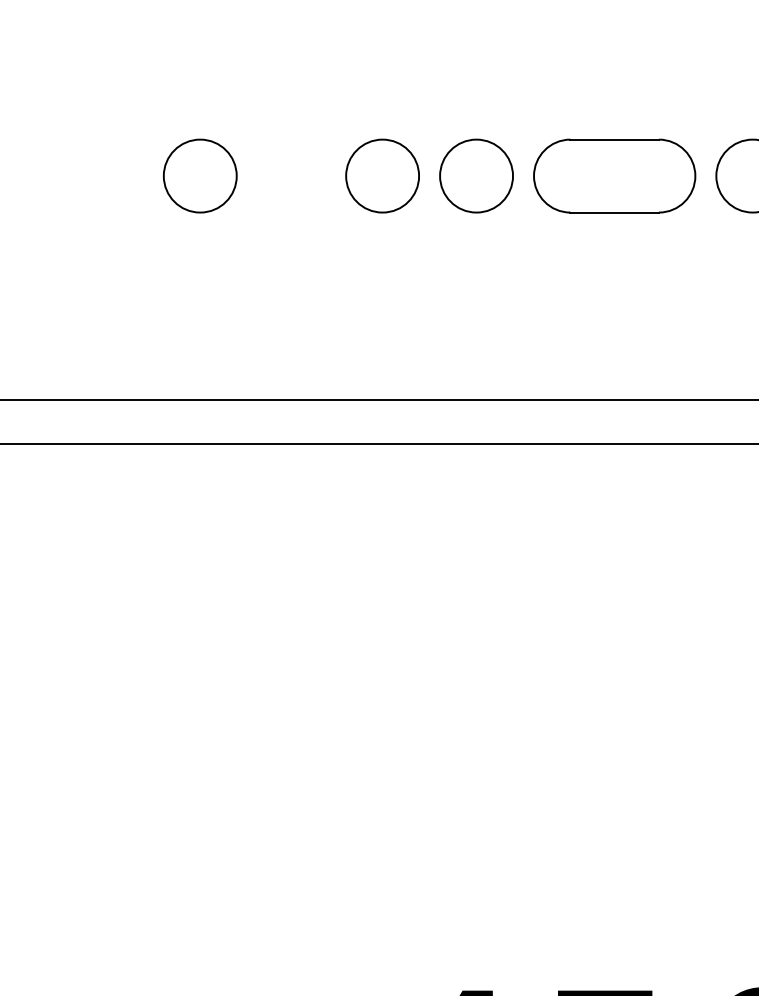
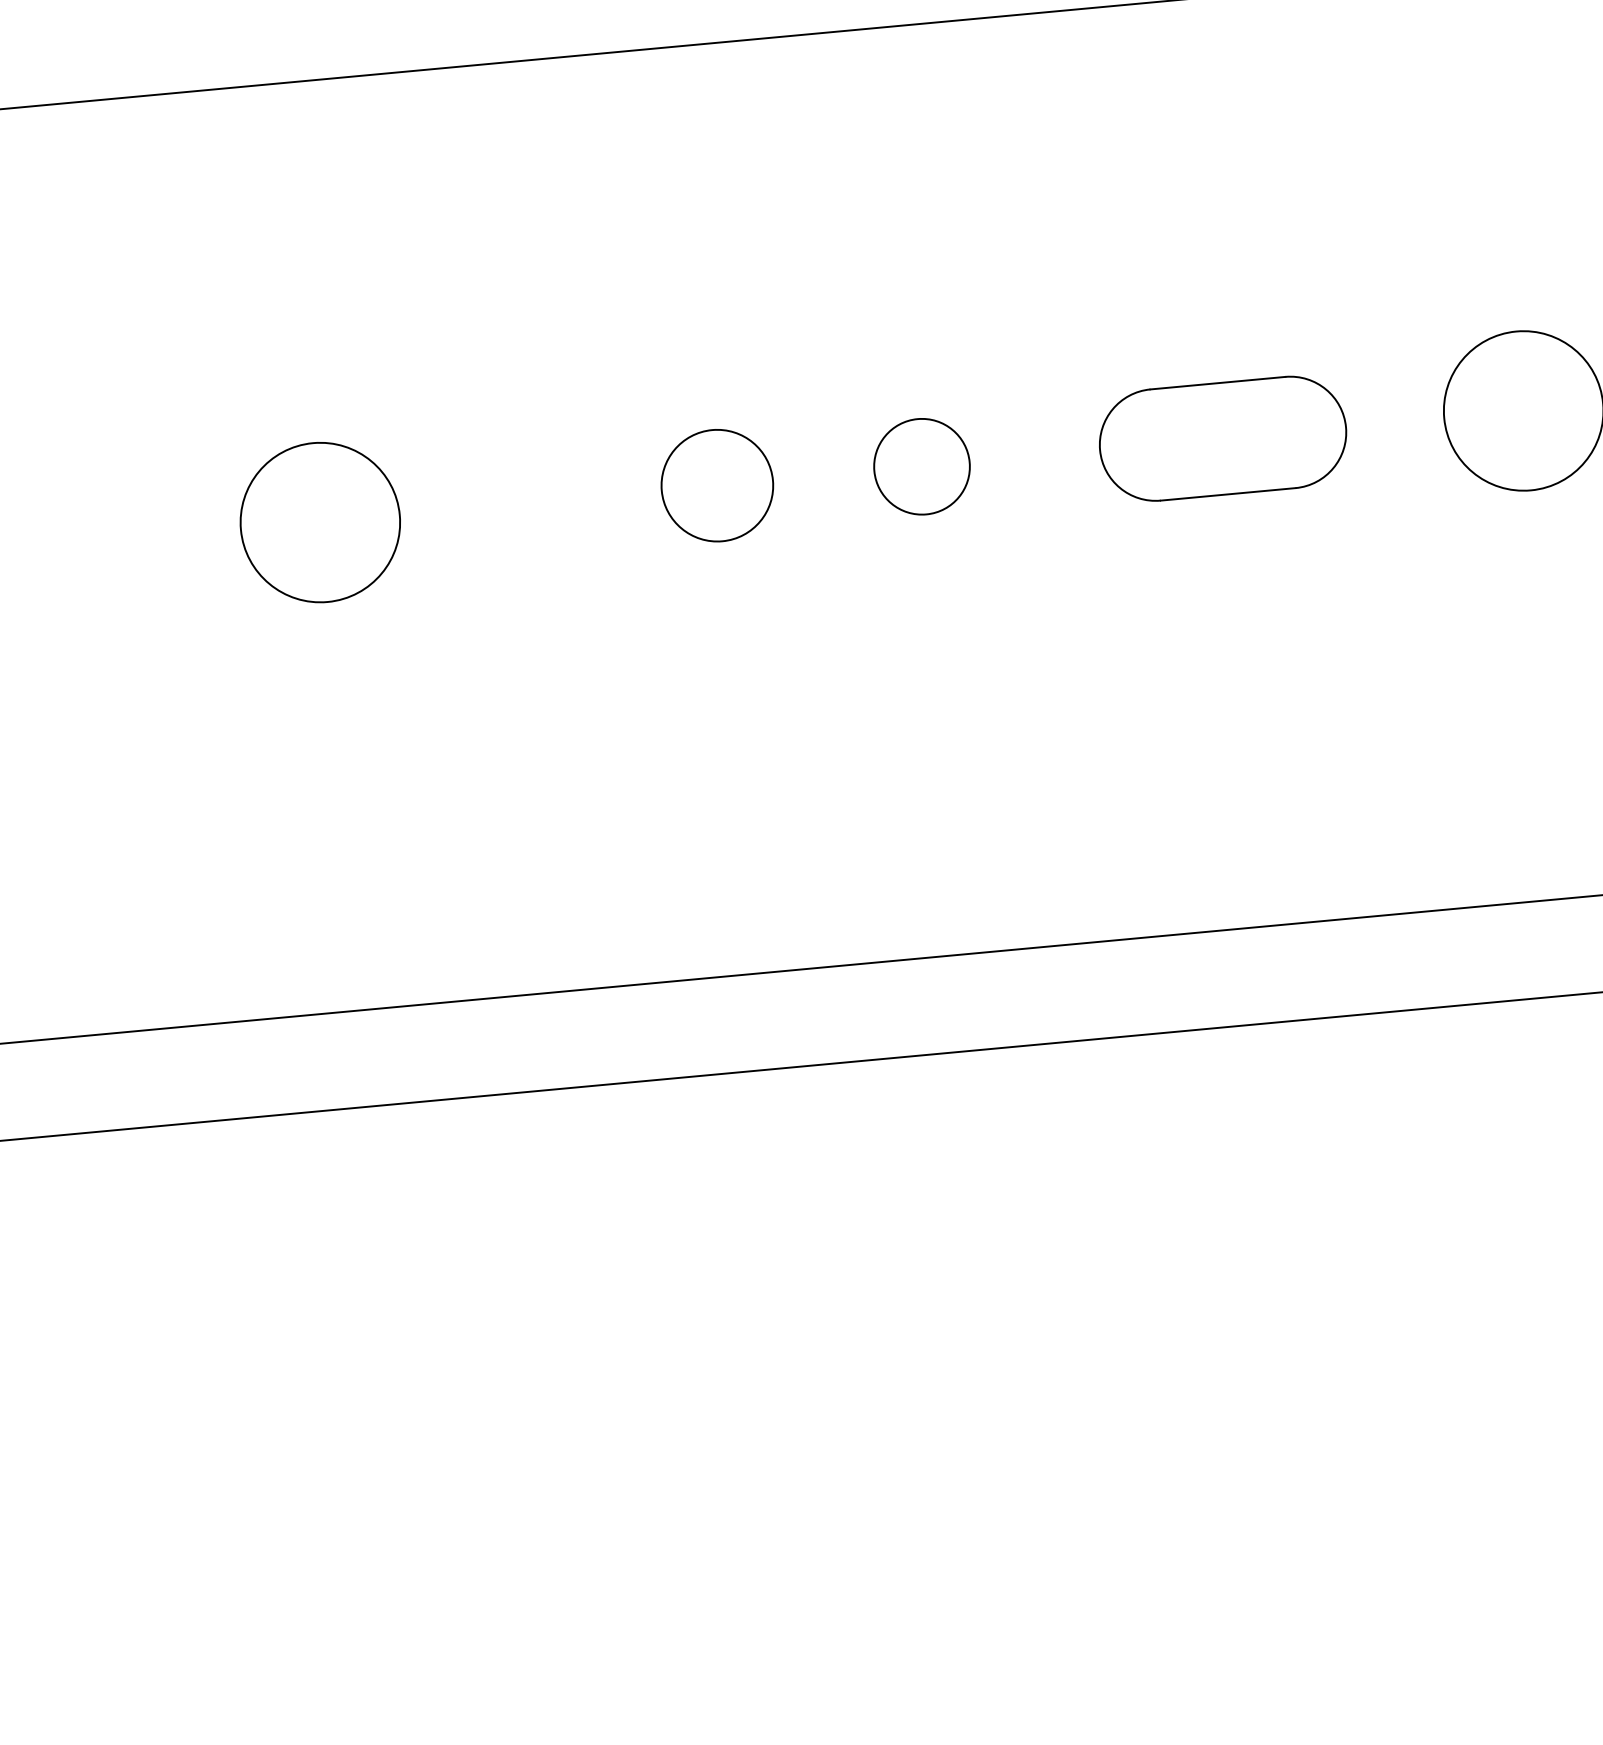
circle: (382, 175) -> (717, 484), size x0.7
circle: (476, 175) -> (921, 465), size x0.6
part: (614, 175) -> (1222, 437), size x0.7

